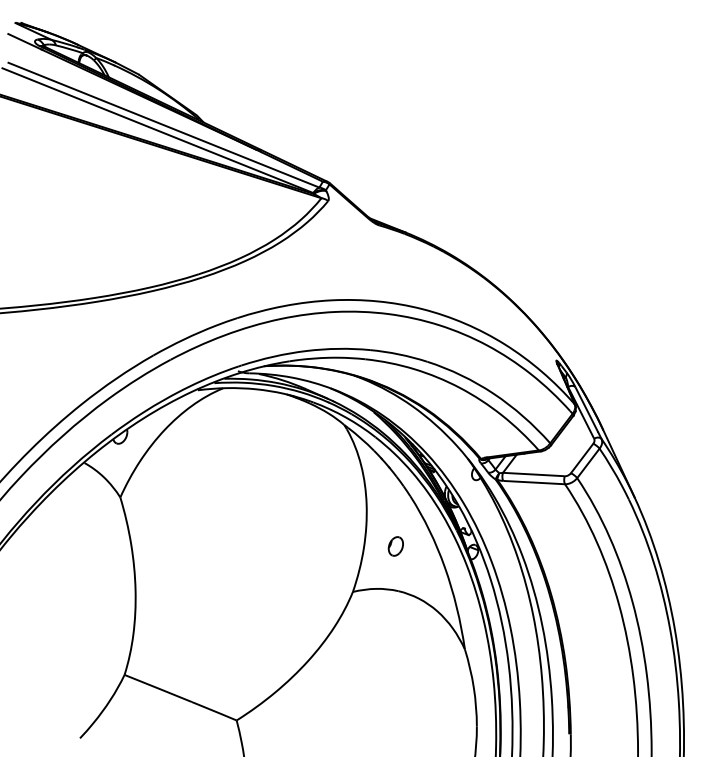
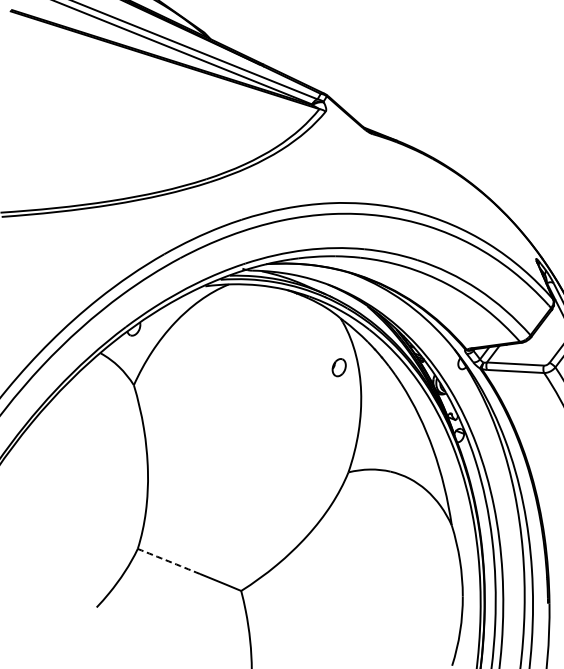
part: (395, 546) -> (338, 367), moved
arc: (158, 688) -> (169, 561), solid -> dashed

